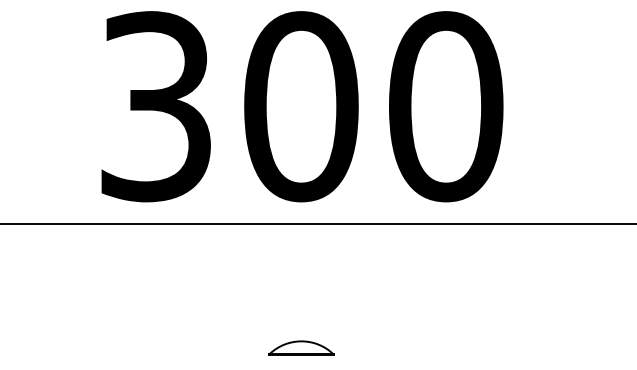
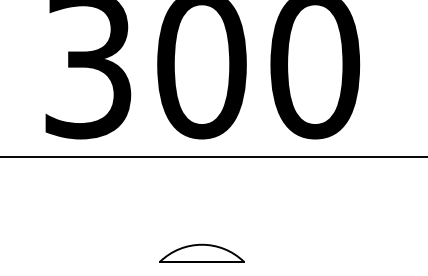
part: (301, 347) -> (202, 253), size x1.67

